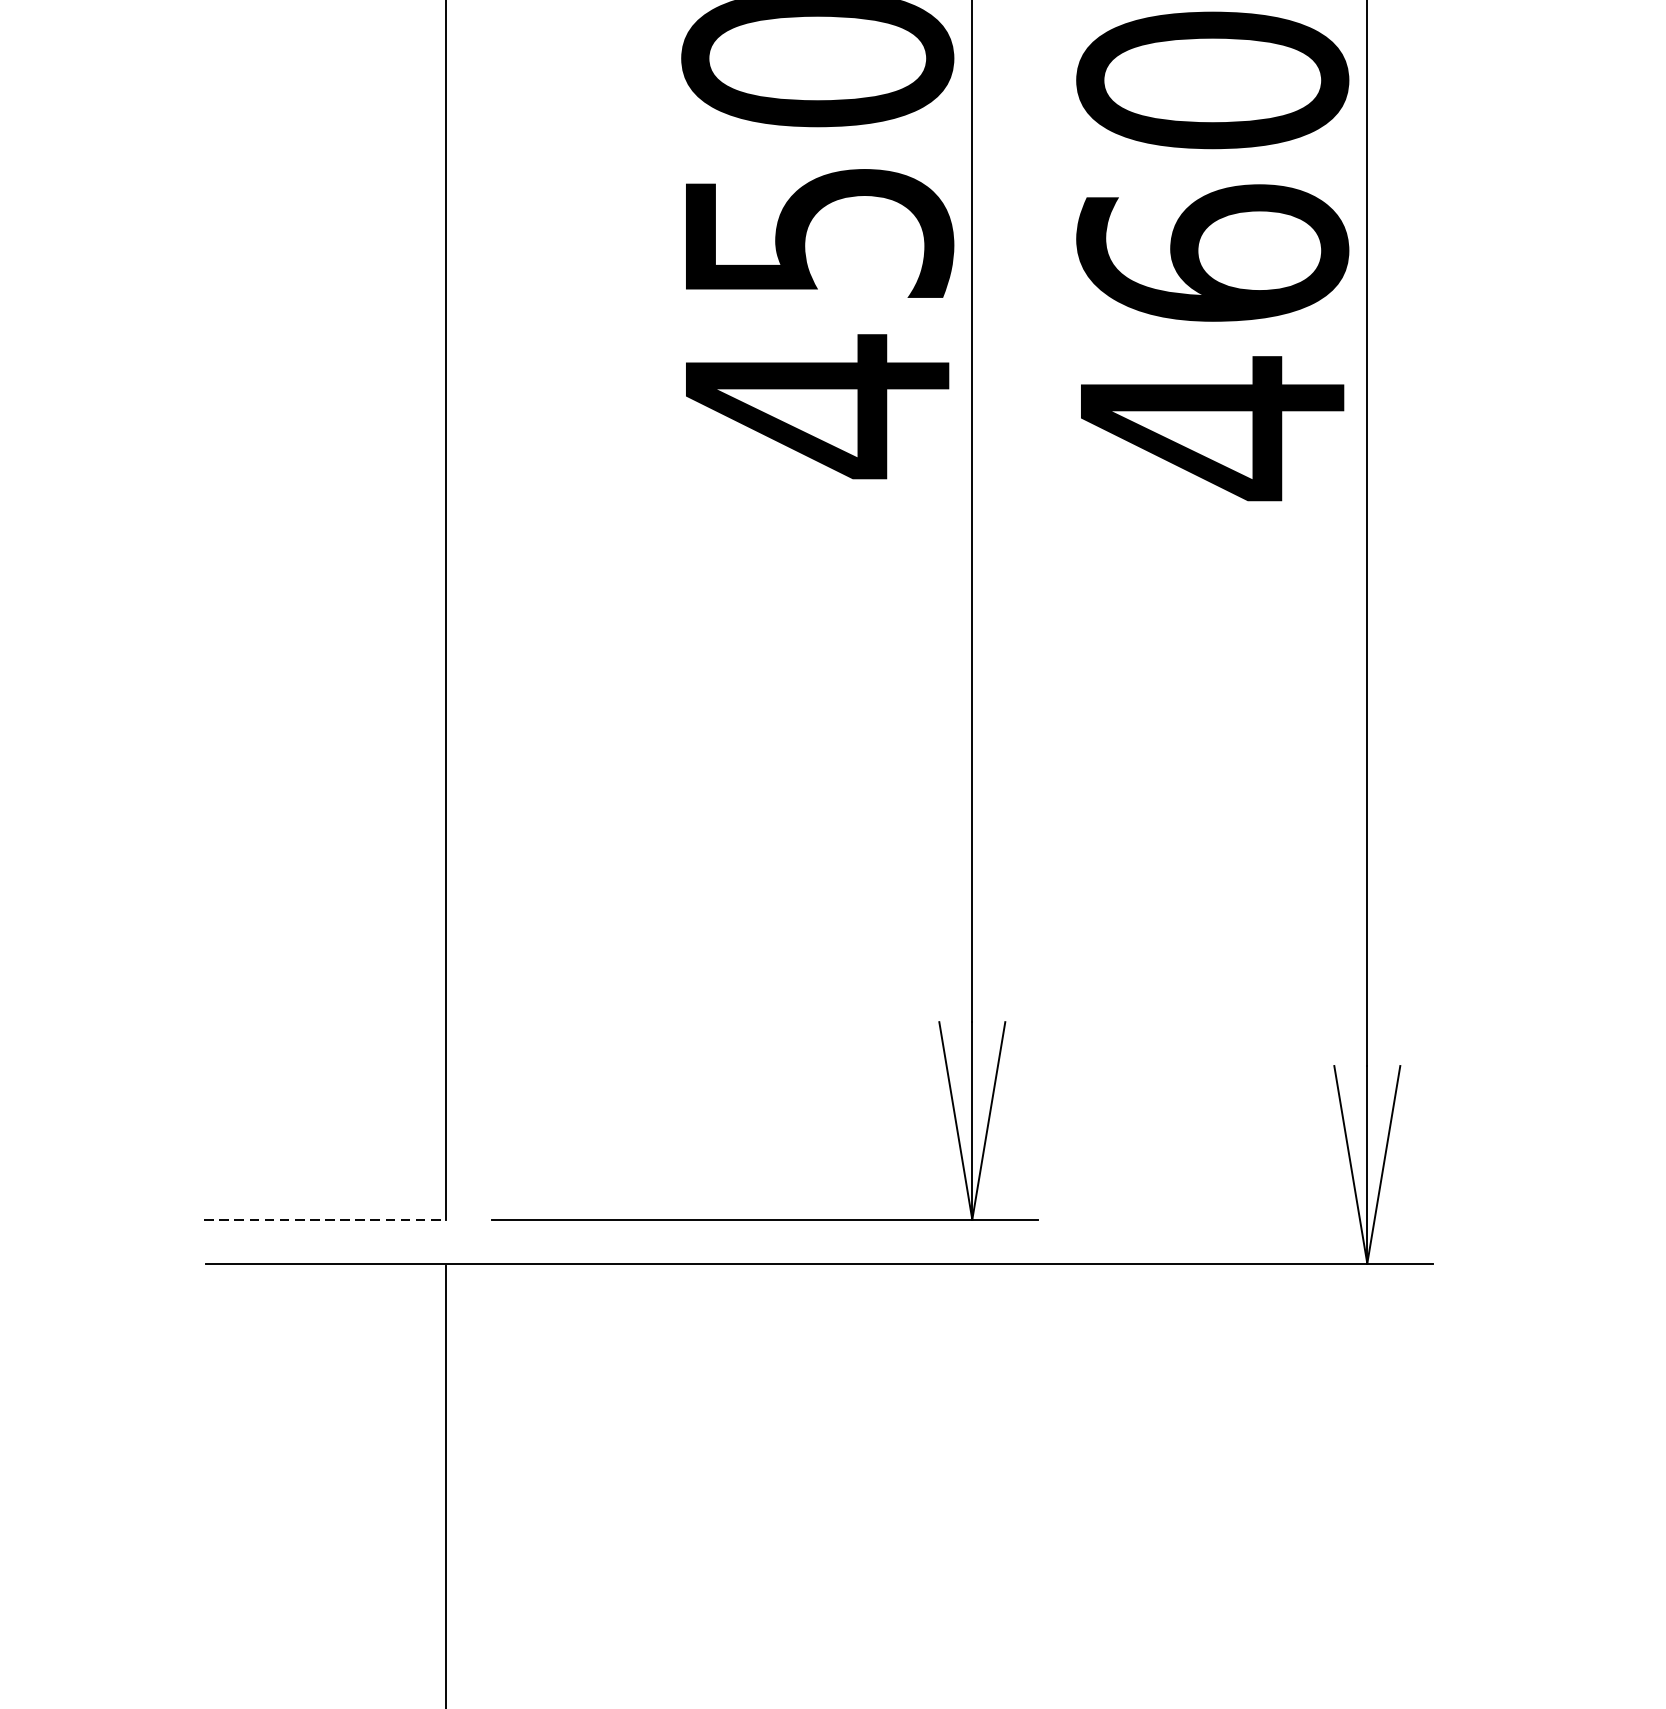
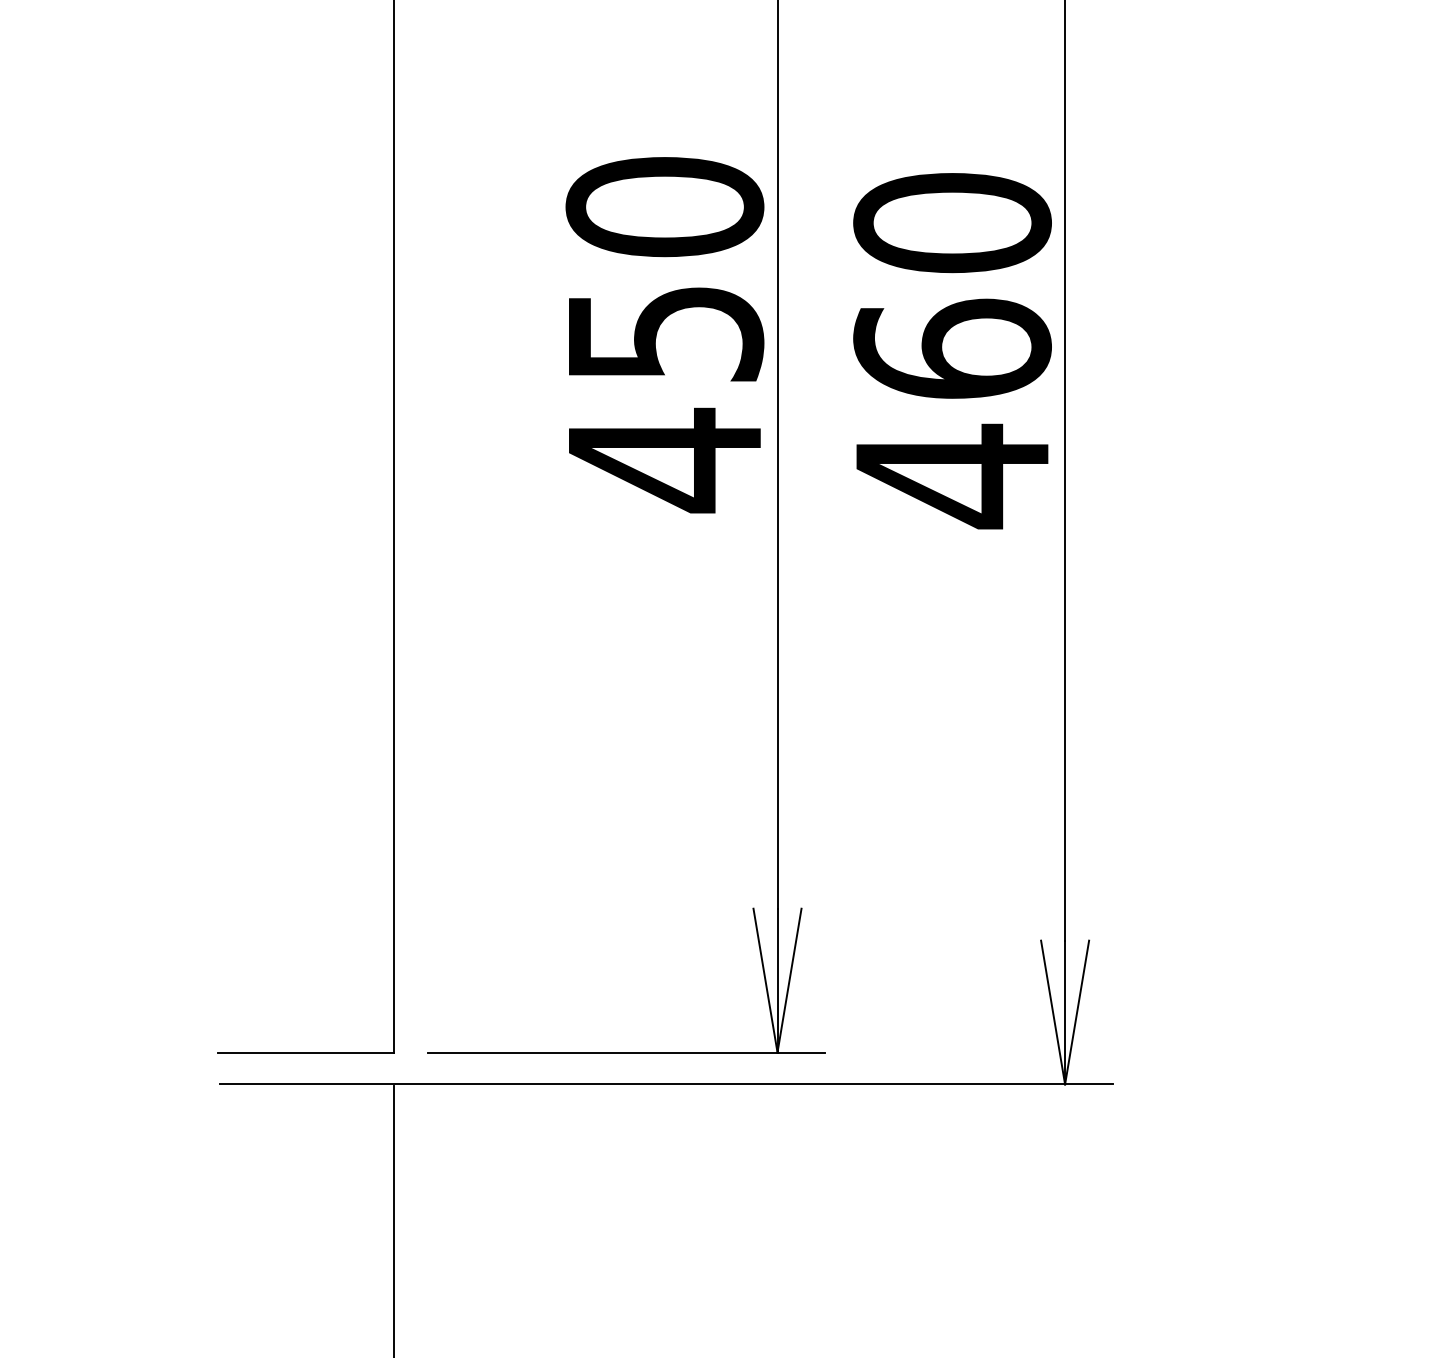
line: (325, 1219) -> (306, 1052), dashed -> solid

